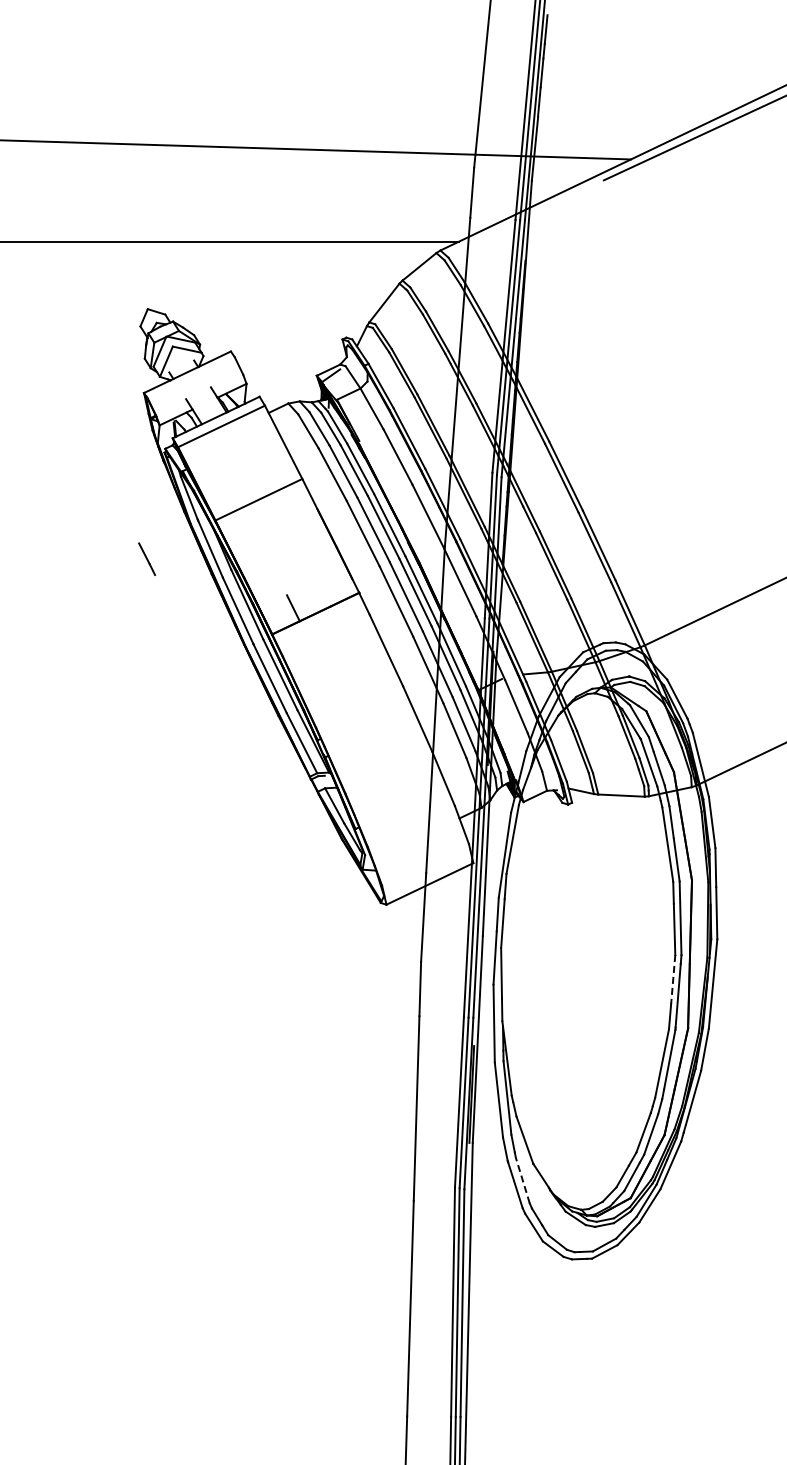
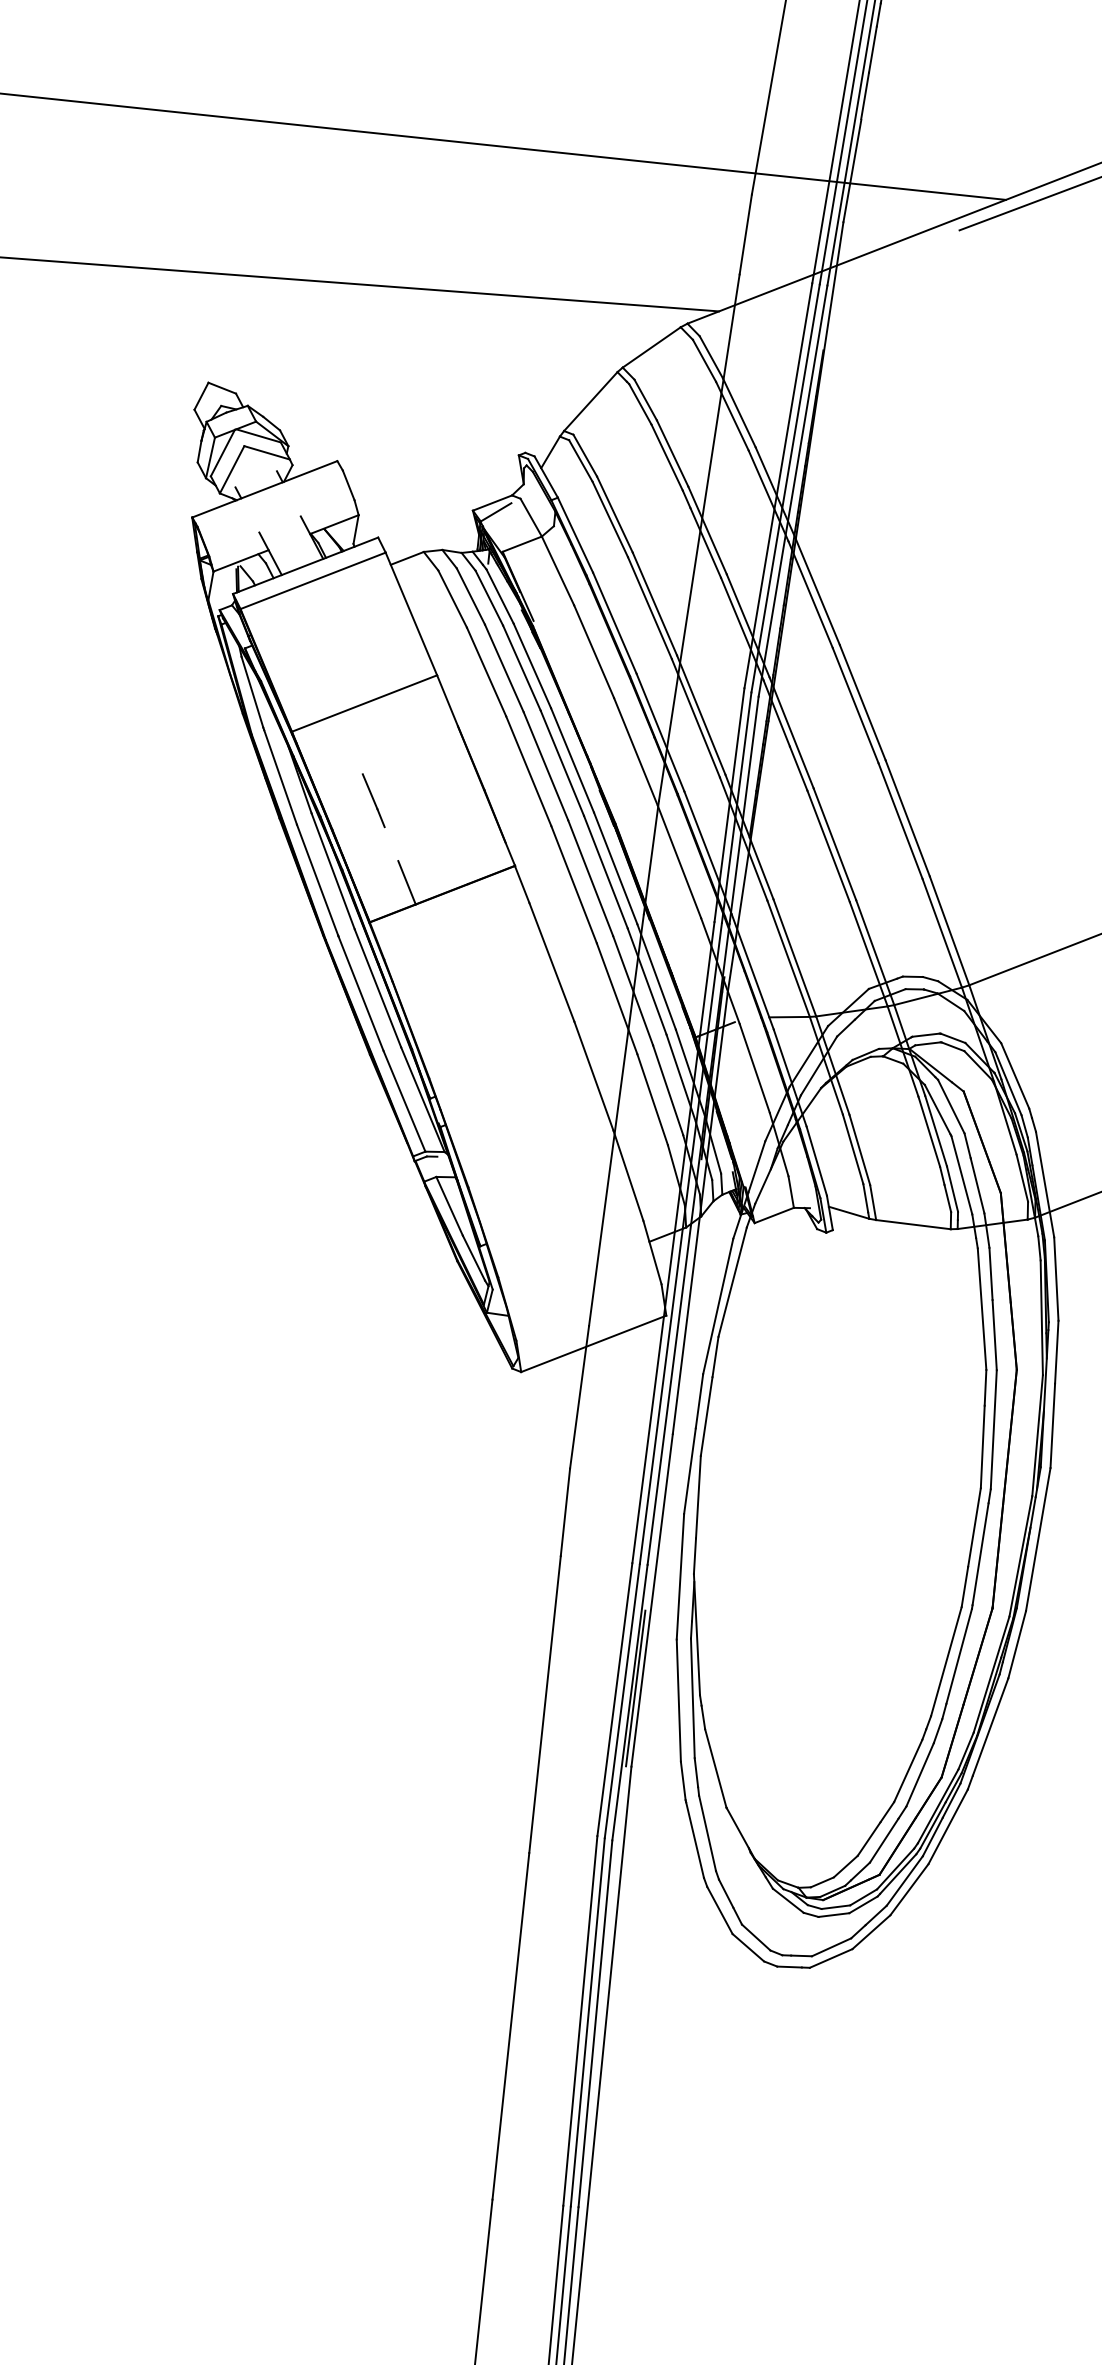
line: (147, 558) -> (374, 799), moved
line: (673, 979) -> (974, 1527), dashed -> solid
line: (522, 1180) -> (707, 1833), dashed -> solid

